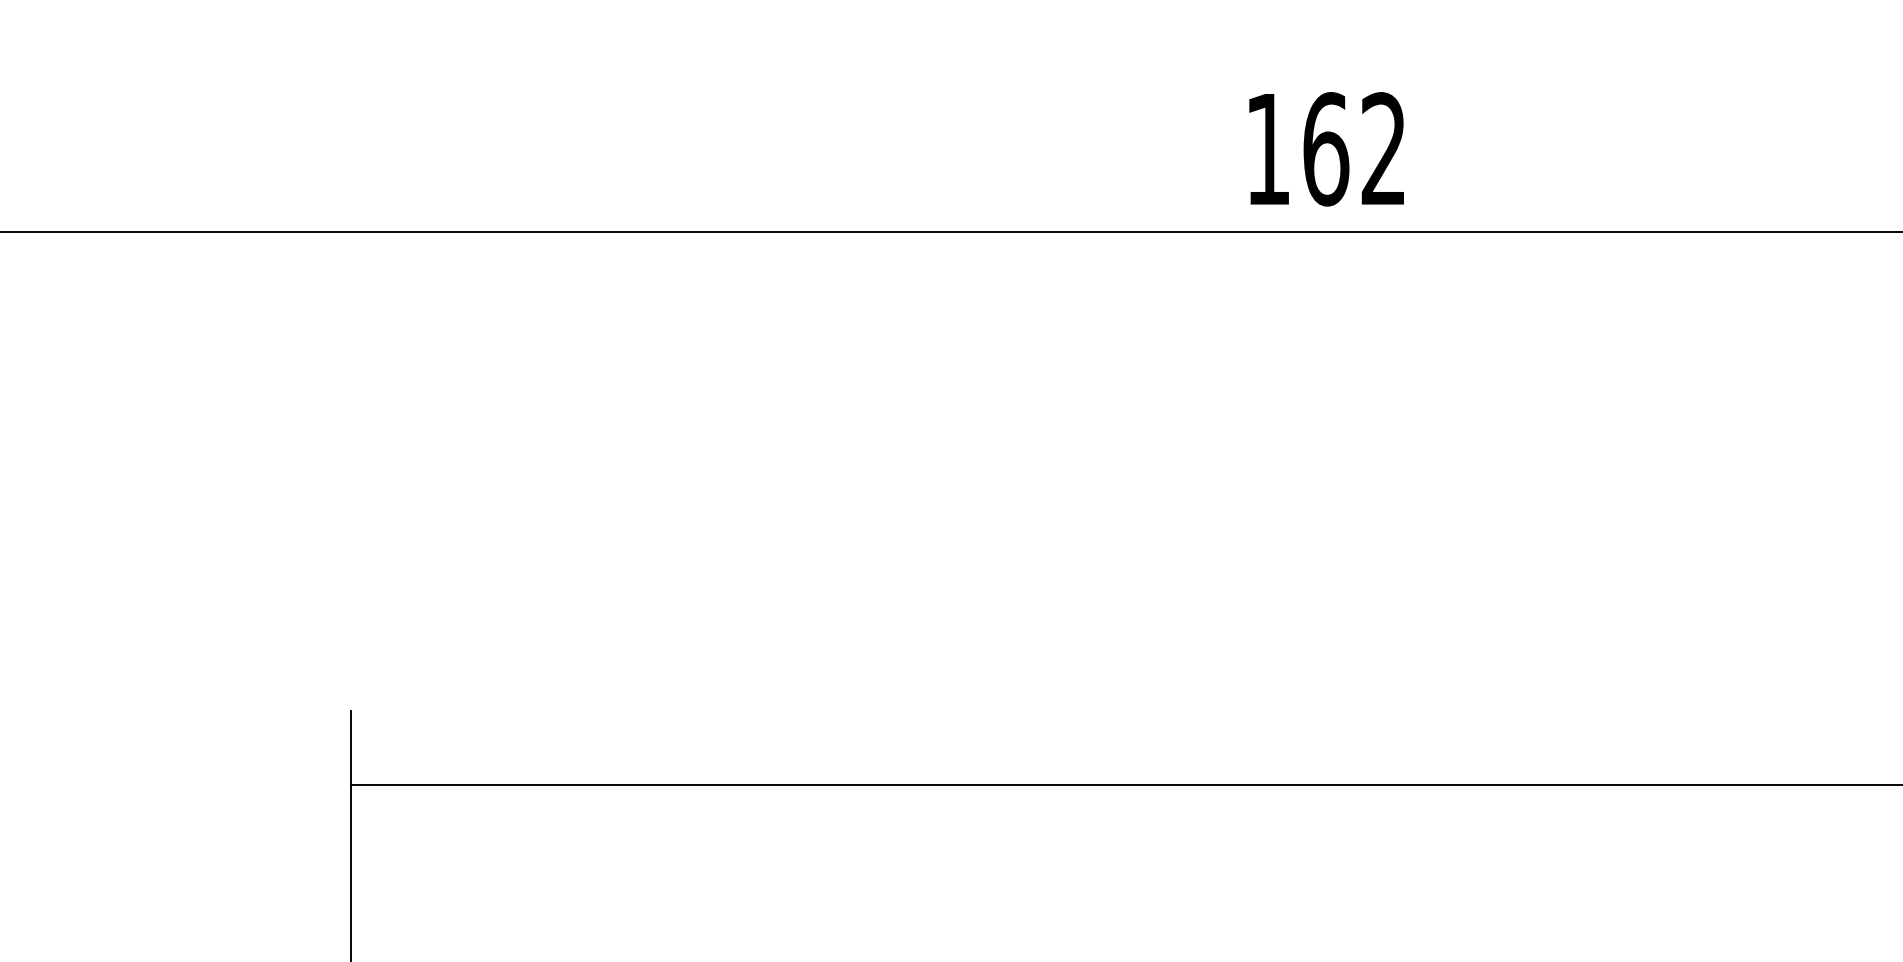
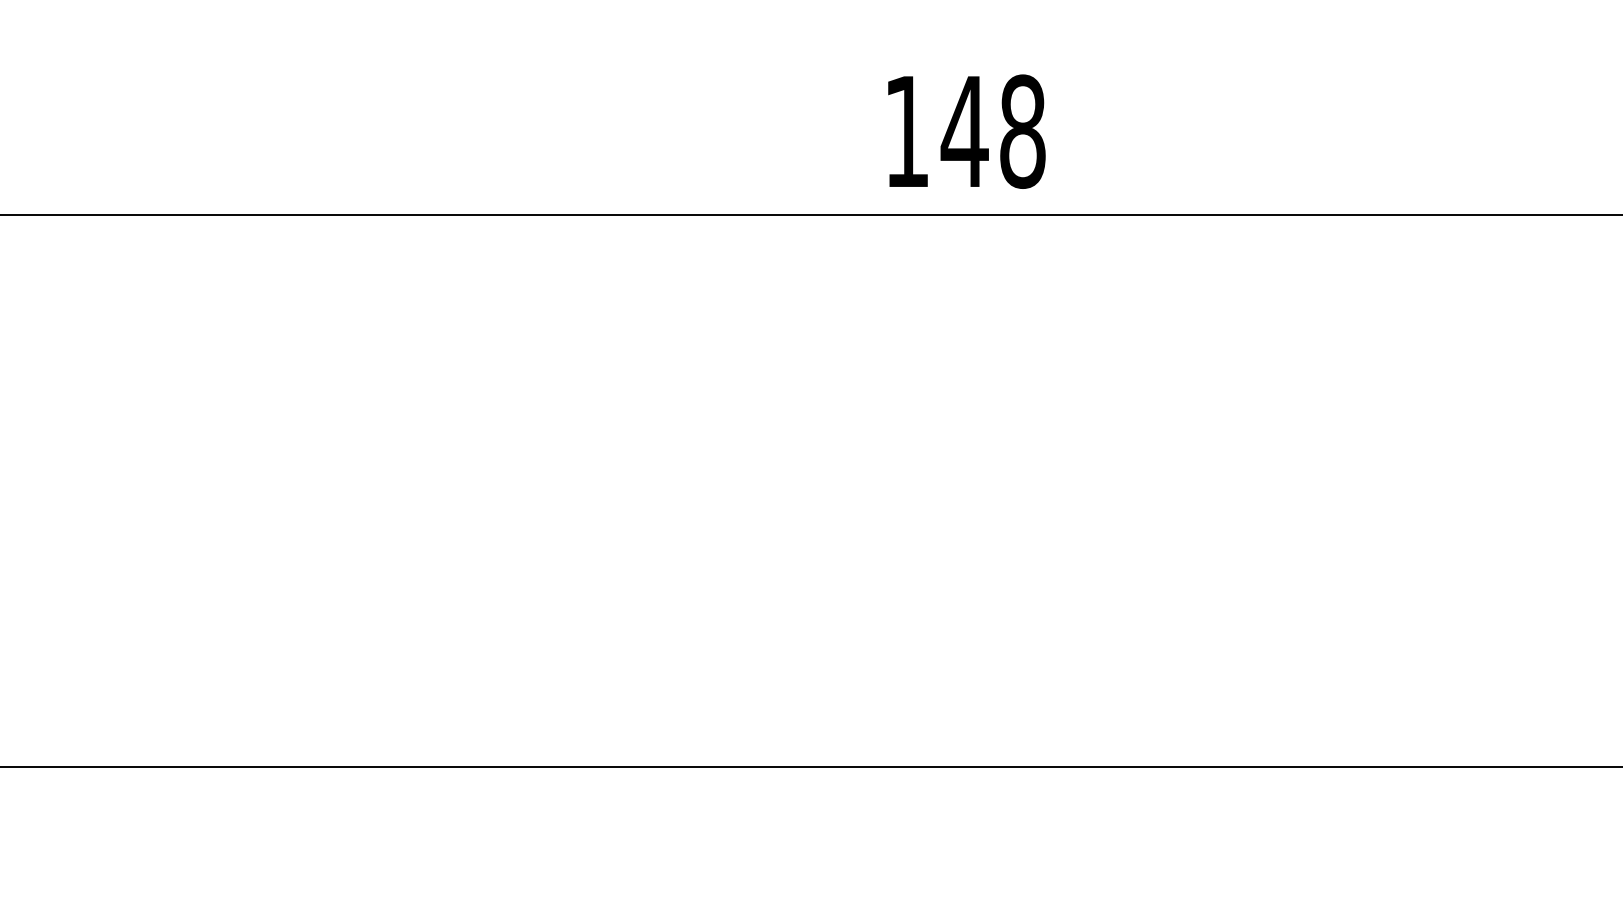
text: (1353, 149) -> (992, 131), 162 -> 148

